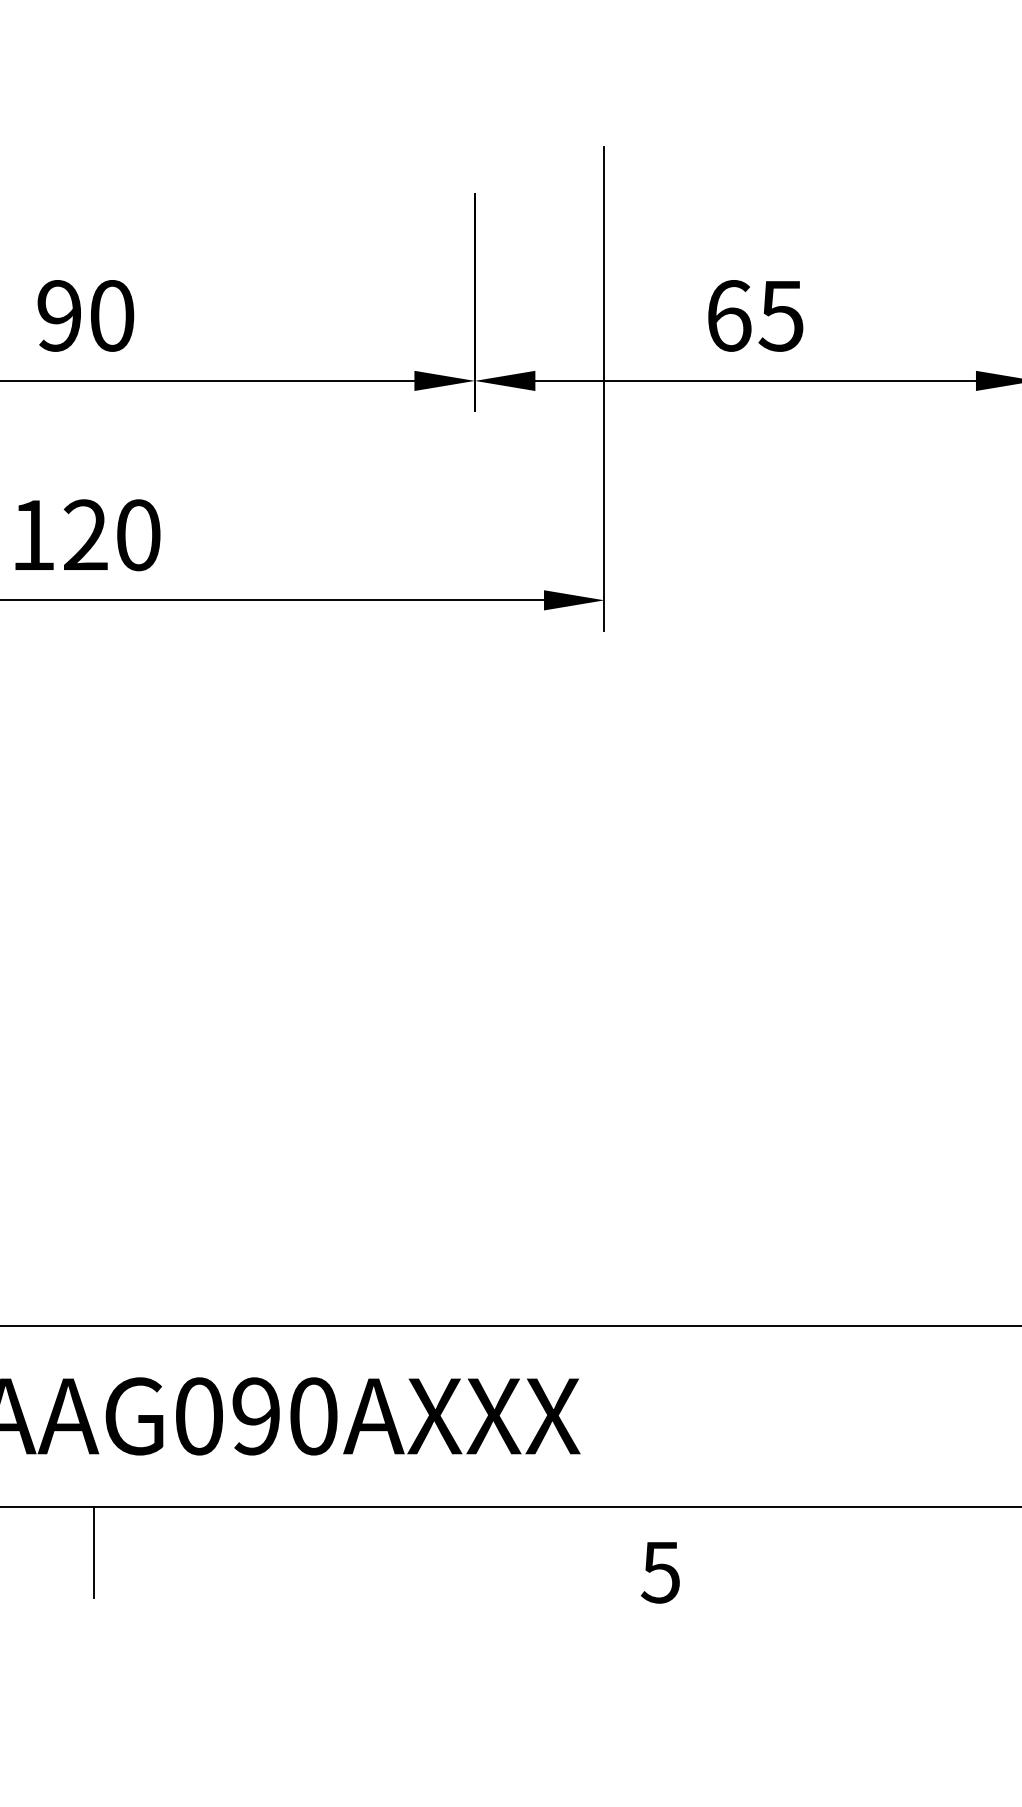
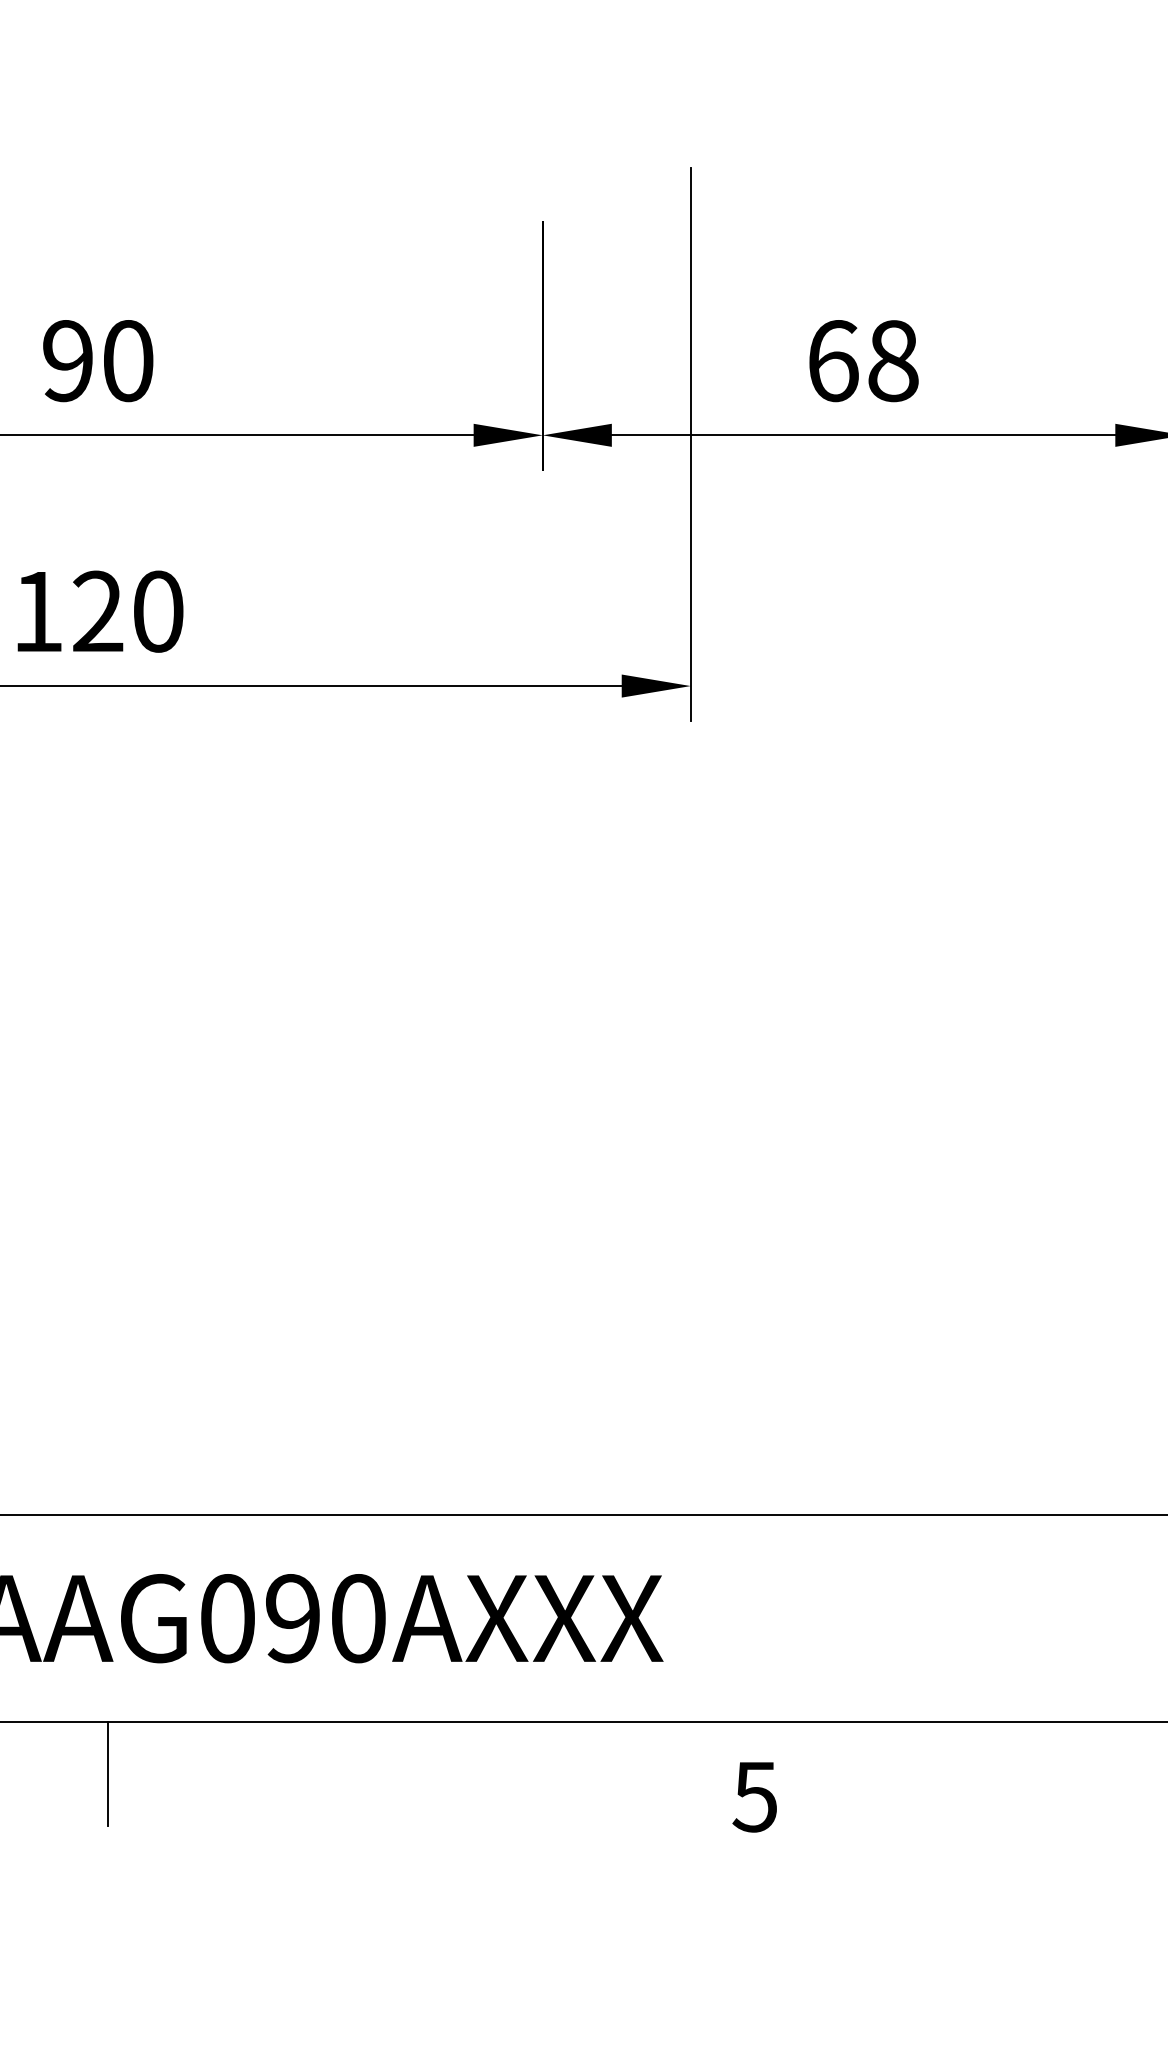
text: (780, 316) -> (892, 361), 65 -> 68

